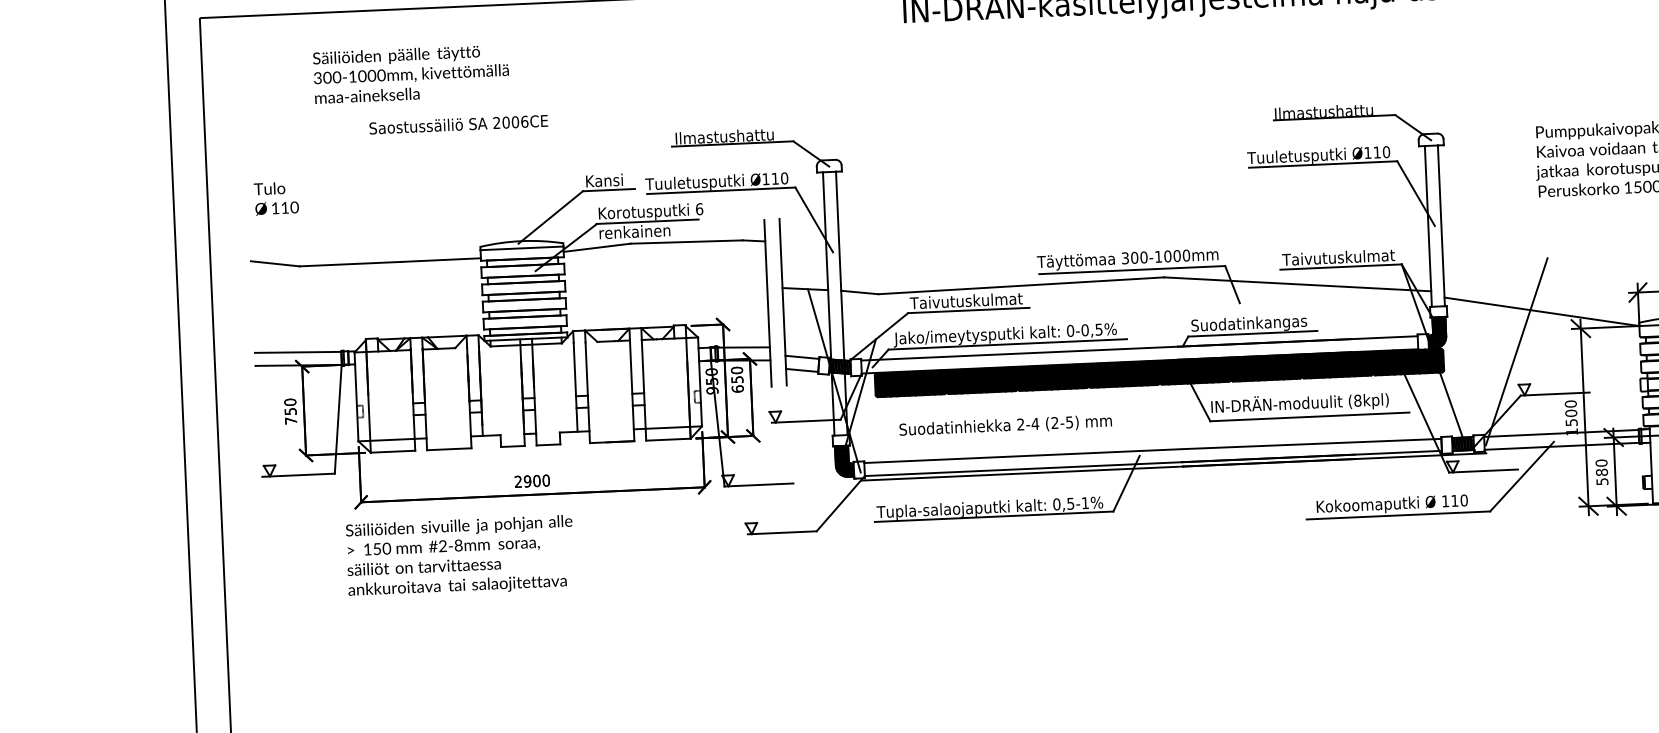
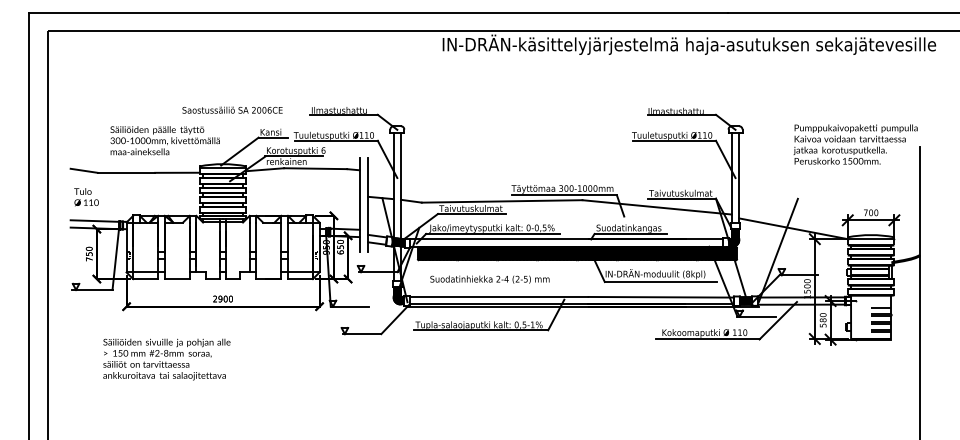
text: (410, 73) -> (164, 140), moved
text: (458, 123) -> (232, 109), moved
text: (276, 198) -> (86, 197), moved
text: (459, 556) -> (166, 359), moved

